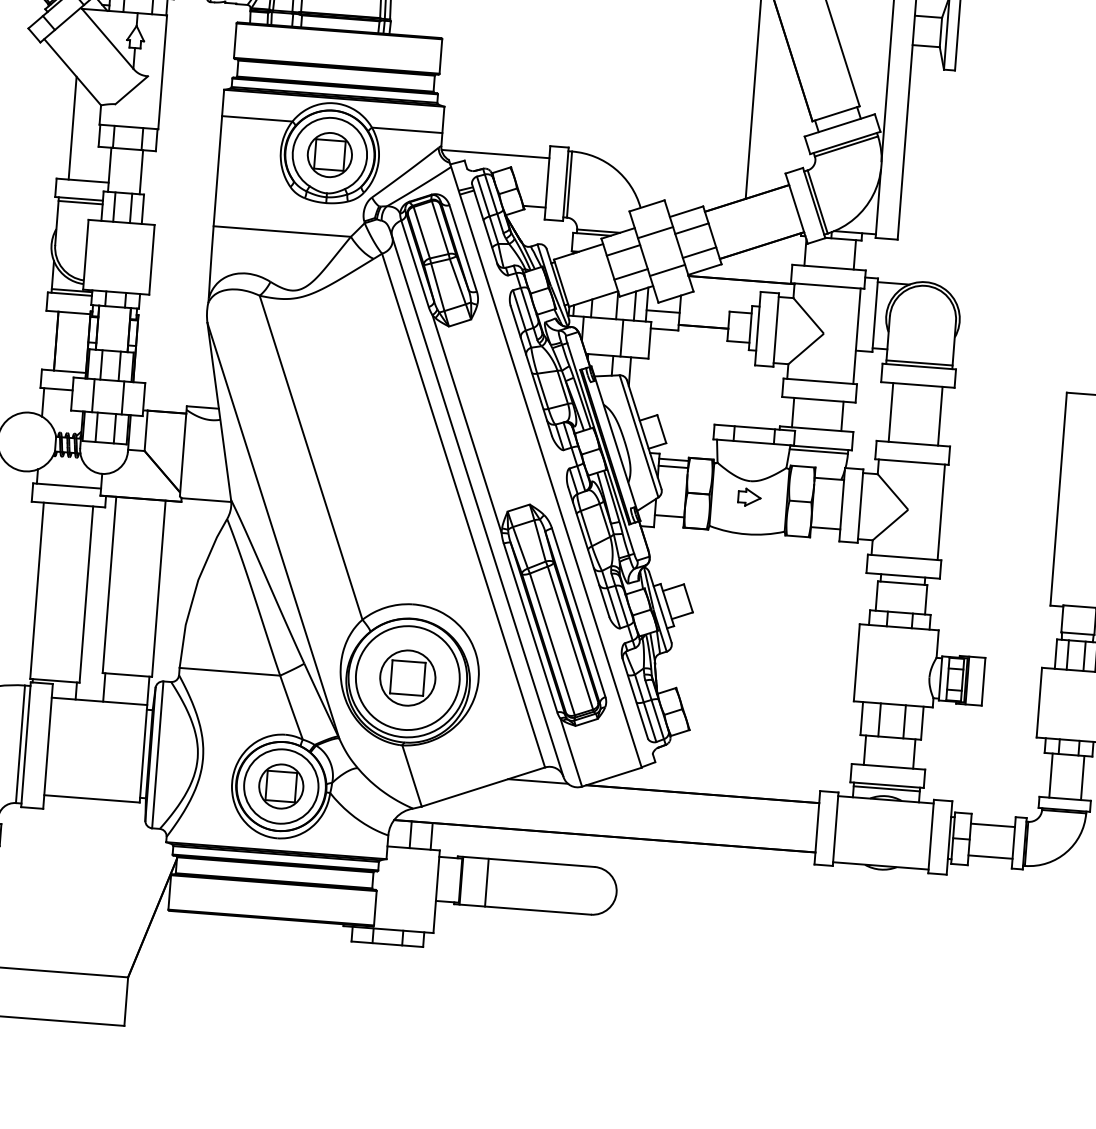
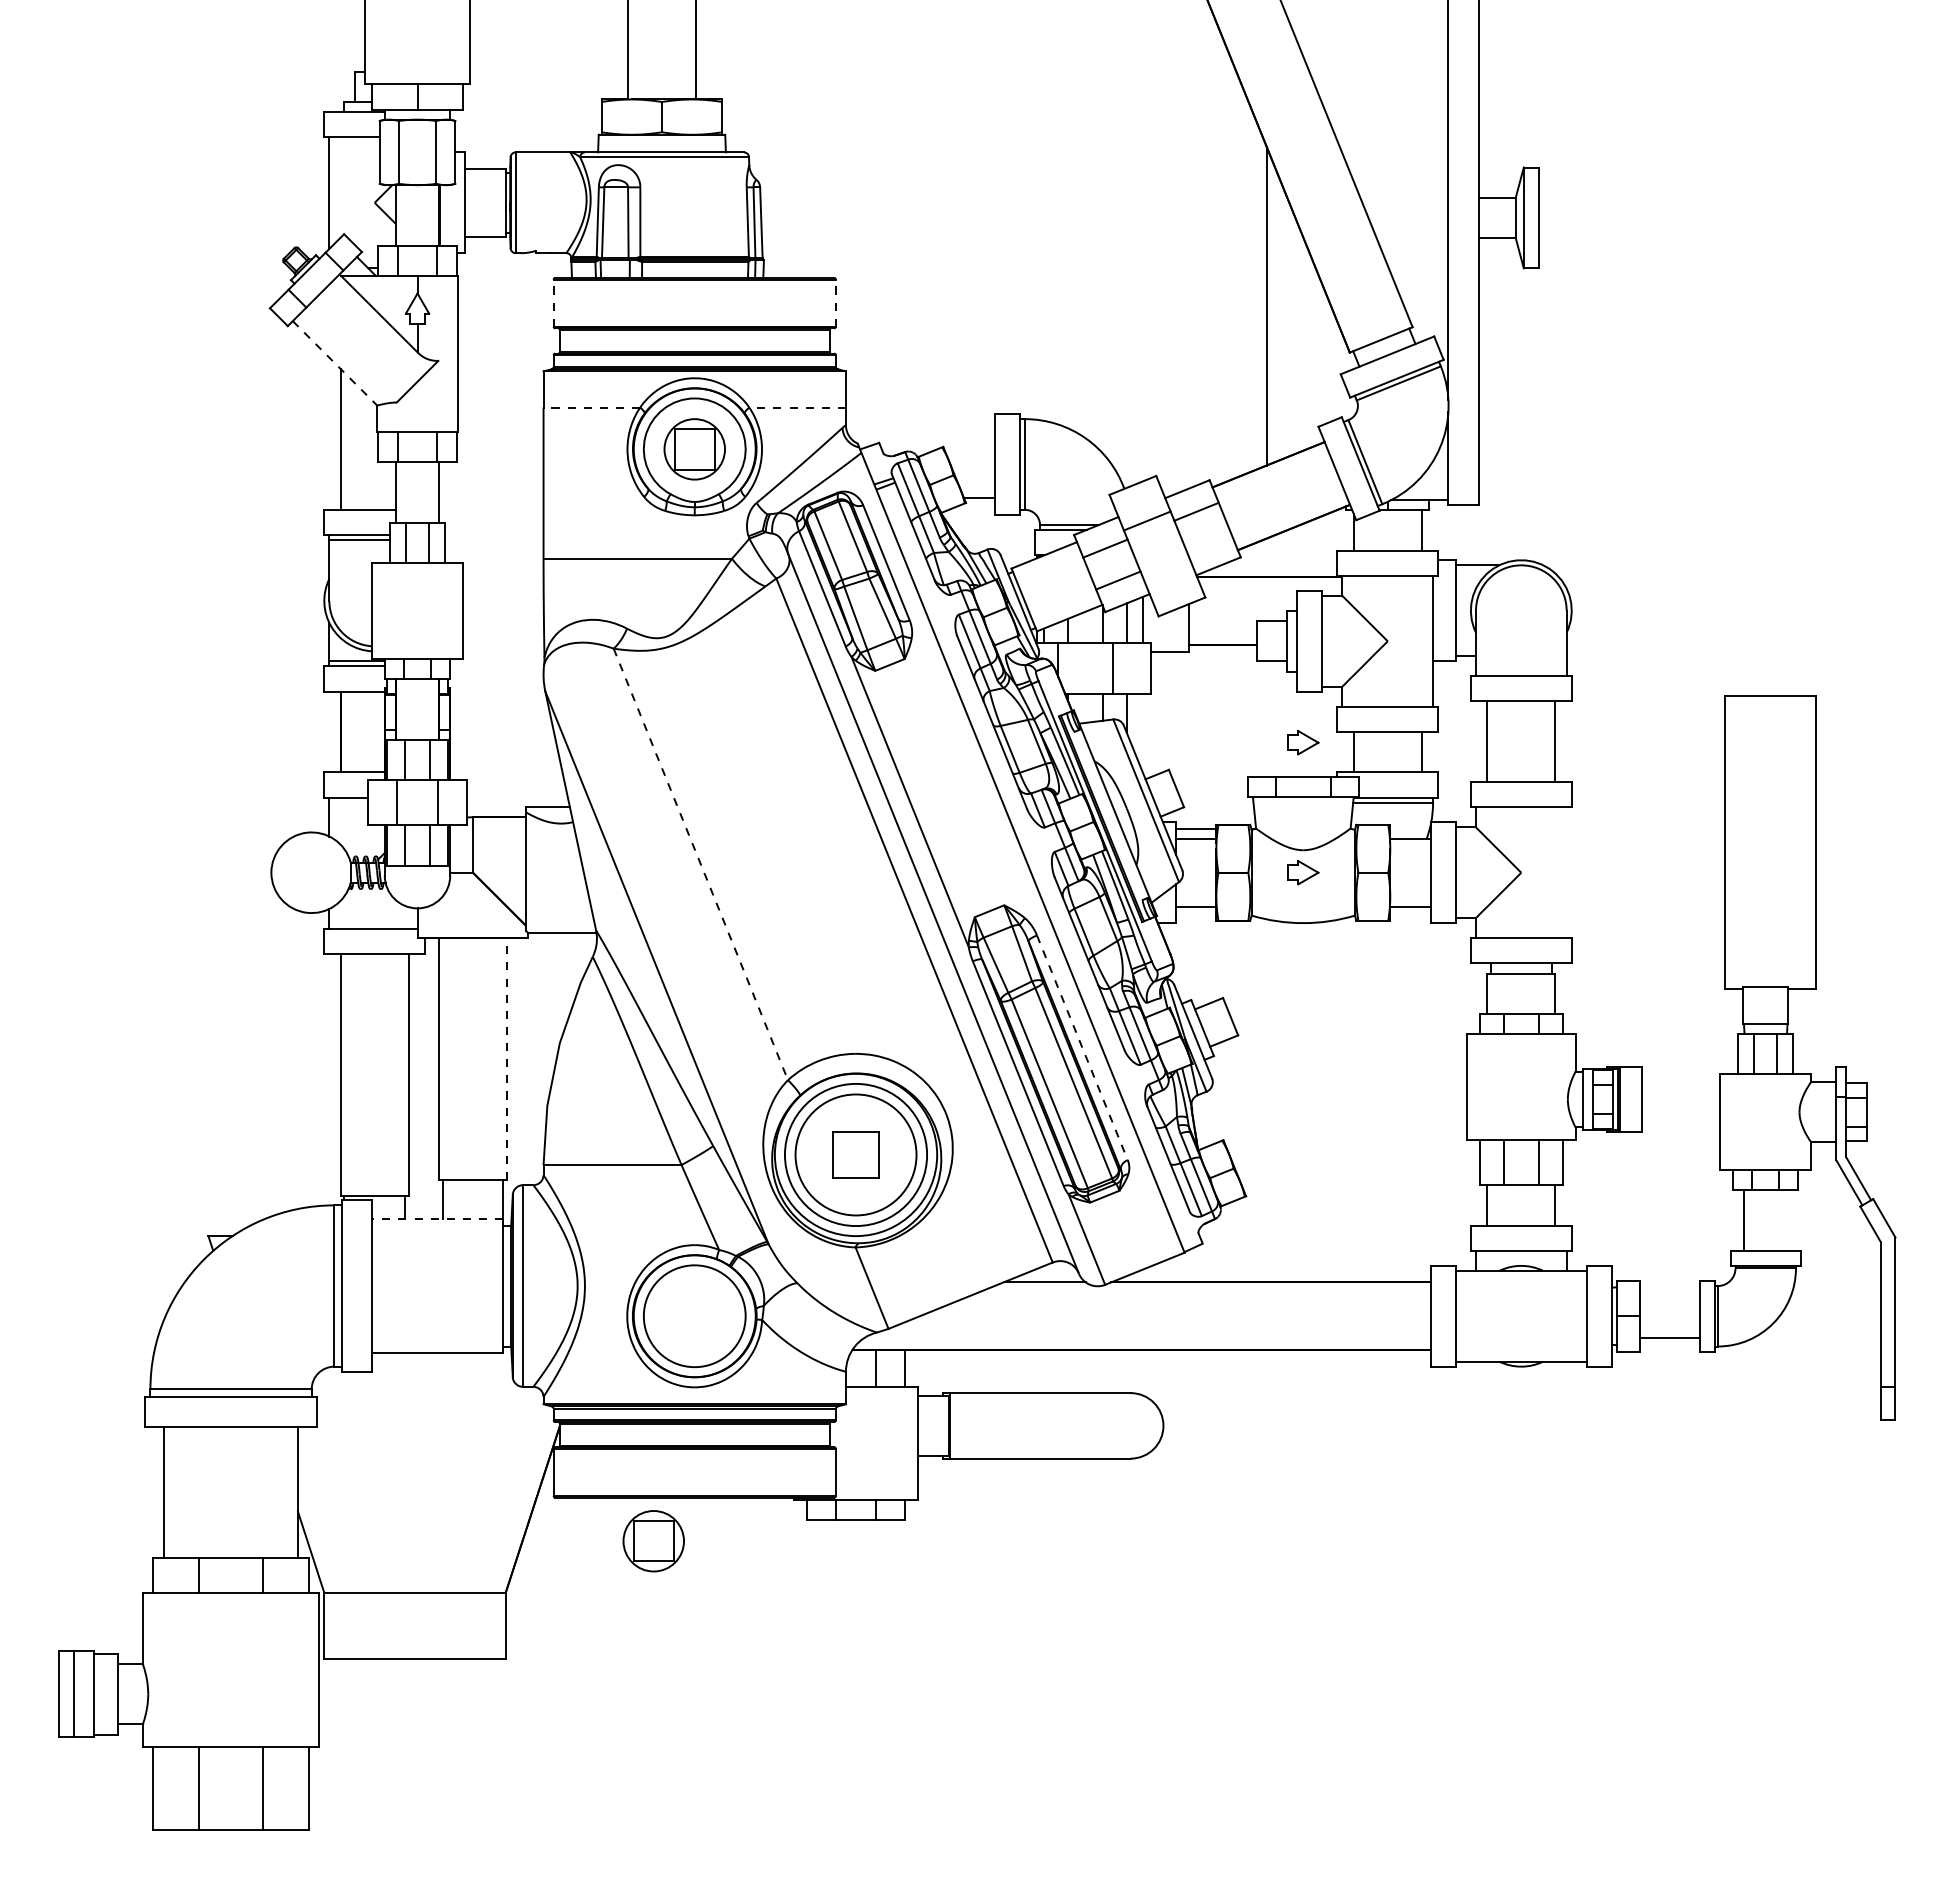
line: (235, 40) -> (553, 303), solid -> dashed
line: (440, 56) -> (835, 303), solid -> dashed
line: (73, 72) -> (335, 363), solid -> dashed
line: (257, 118) -> (591, 407), solid -> dashed
line: (407, 130) -> (797, 407), solid -> dashed
line: (495, 153) -> (920, 430), removed
line: (699, 252) -> (1209, 543), removed
line: (667, 269) -> (1167, 570), removed
line: (662, 311) -> (1165, 627), removed
line: (918, 363) -> (1520, 671), removed
part: (756, 402) -> (1303, 742), added
line: (310, 457) -> (700, 864), solid -> dashed
line: (941, 512) -> (1566, 872), removed
line: (158, 588) -> (506, 1059), solid -> dashed
line: (578, 613) -> (1082, 1048), solid -> dashed
circle: (407, 677) -> (855, 1154), size x1.6
line: (99, 701) -> (437, 1219), solid -> dashed
line: (1082, 778) -> (1787, 1220), removed
part: (281, 786) -> (653, 1541), moved
line: (886, 788) -> (1520, 1255), removed
line: (992, 825) -> (1669, 1294), removed
line: (486, 882) -> (985, 1425), removed

